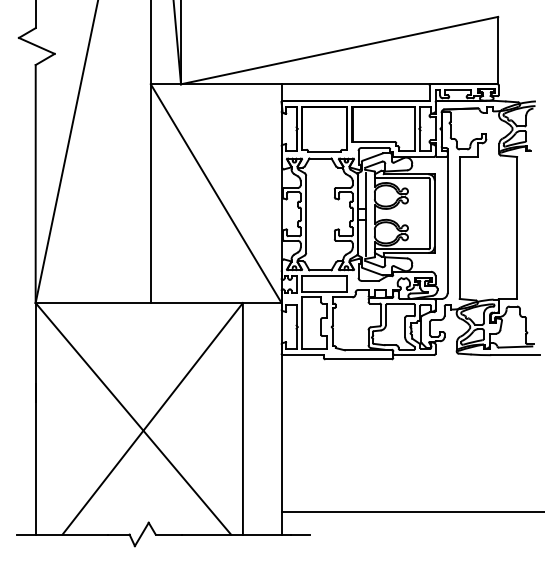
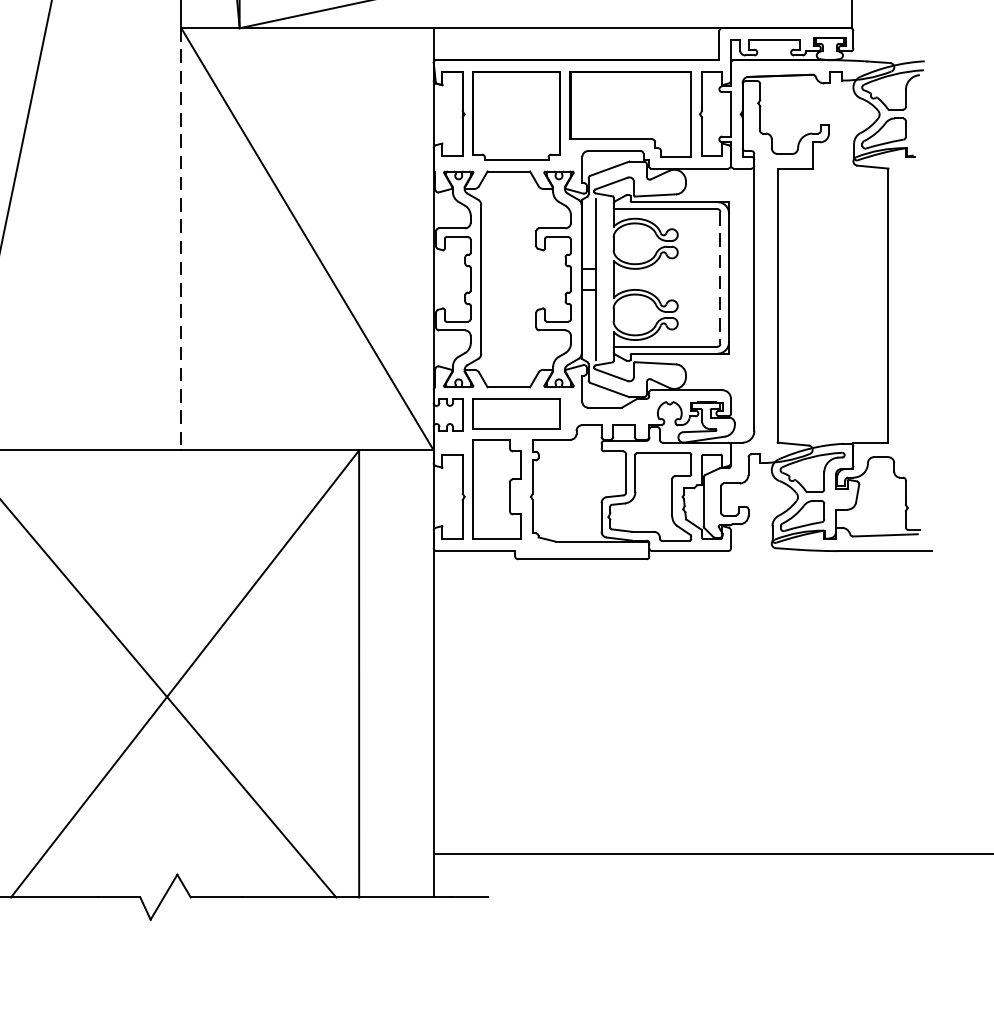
line: (150, 194) -> (180, 240), solid -> dashed
line: (430, 214) -> (721, 279), solid -> dashed

